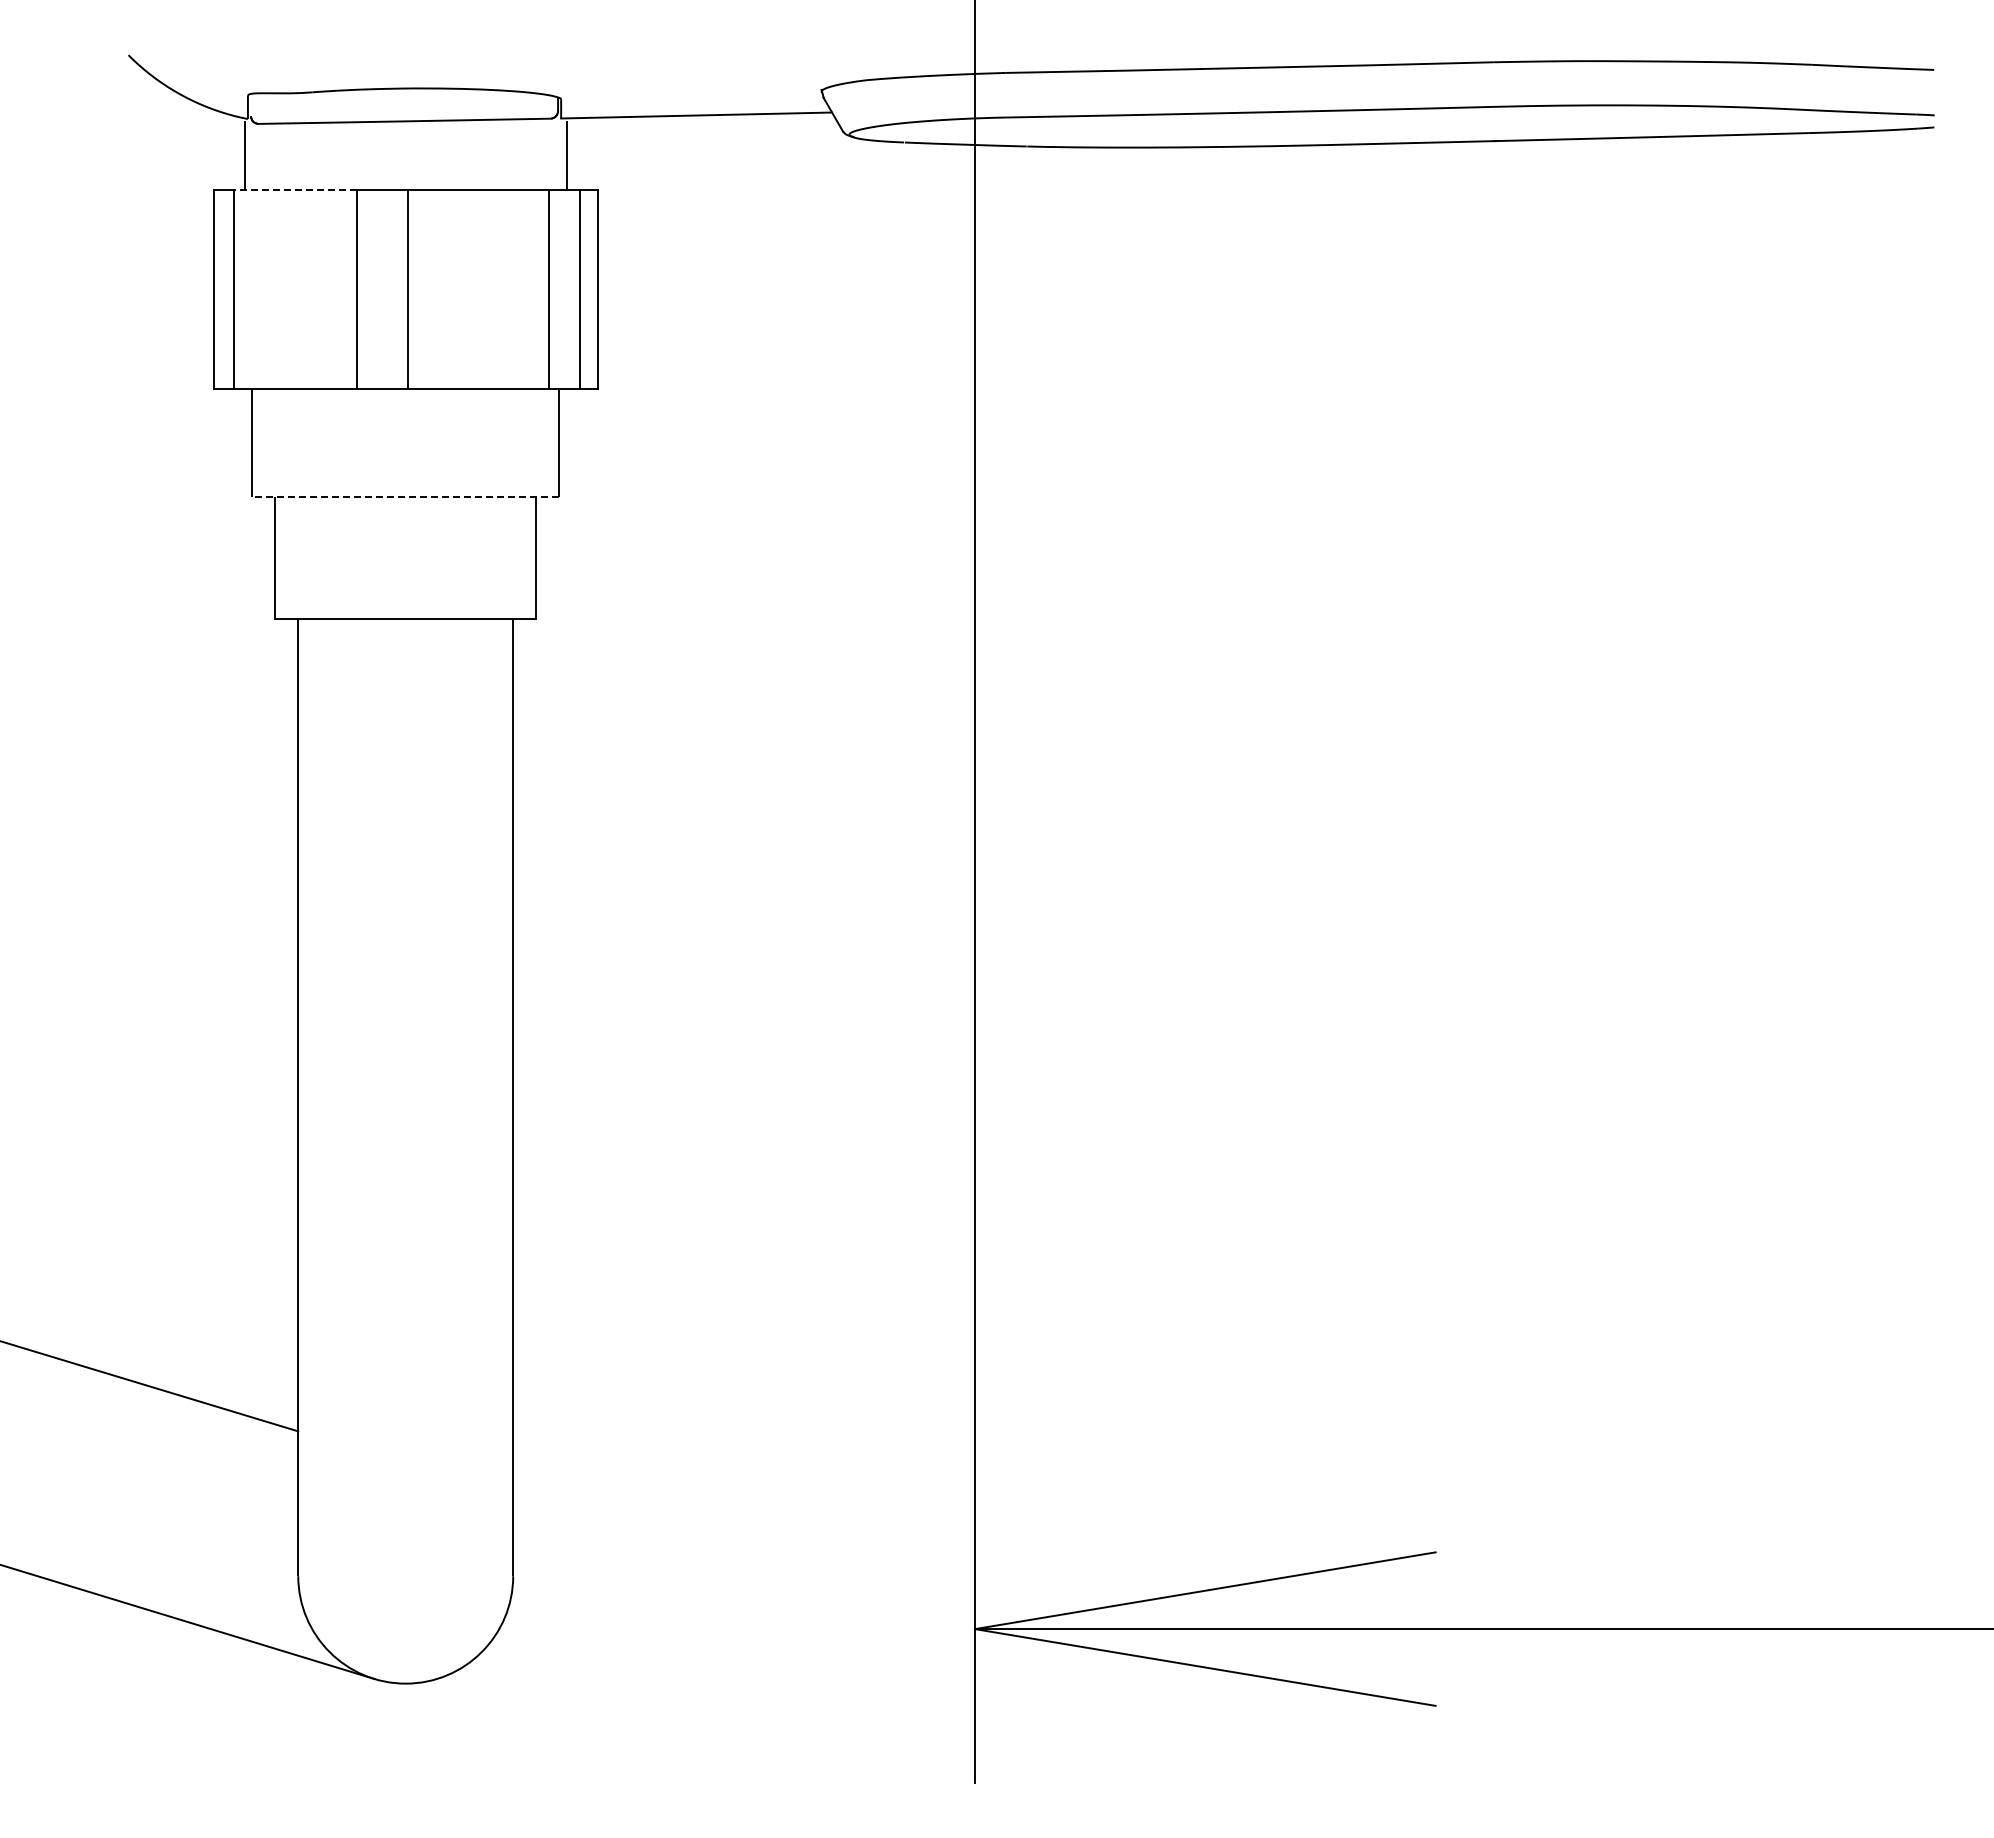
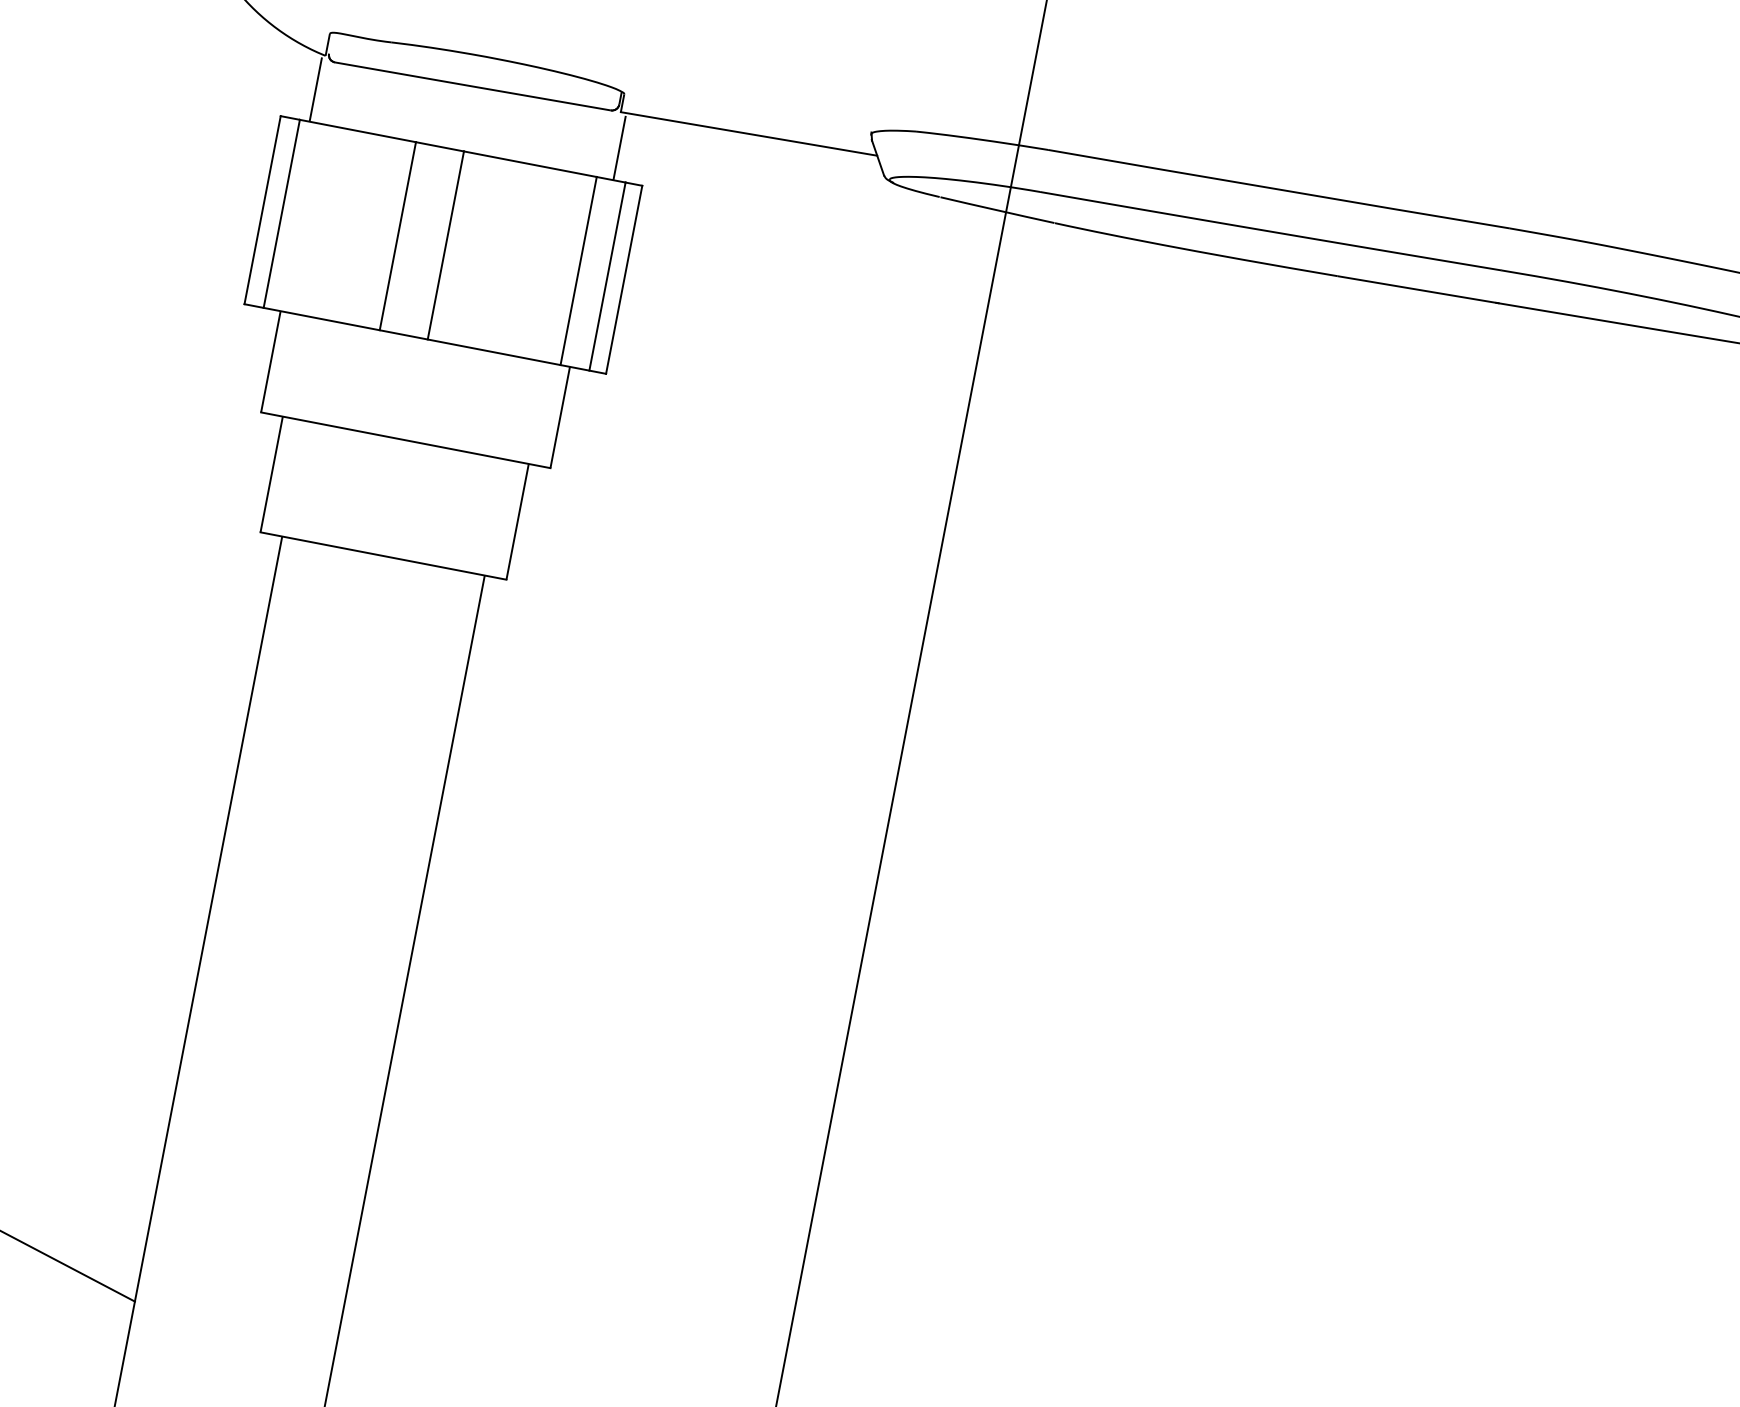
line: (295, 189) -> (357, 130), dashed -> solid
line: (405, 496) -> (405, 440), dashed -> solid

